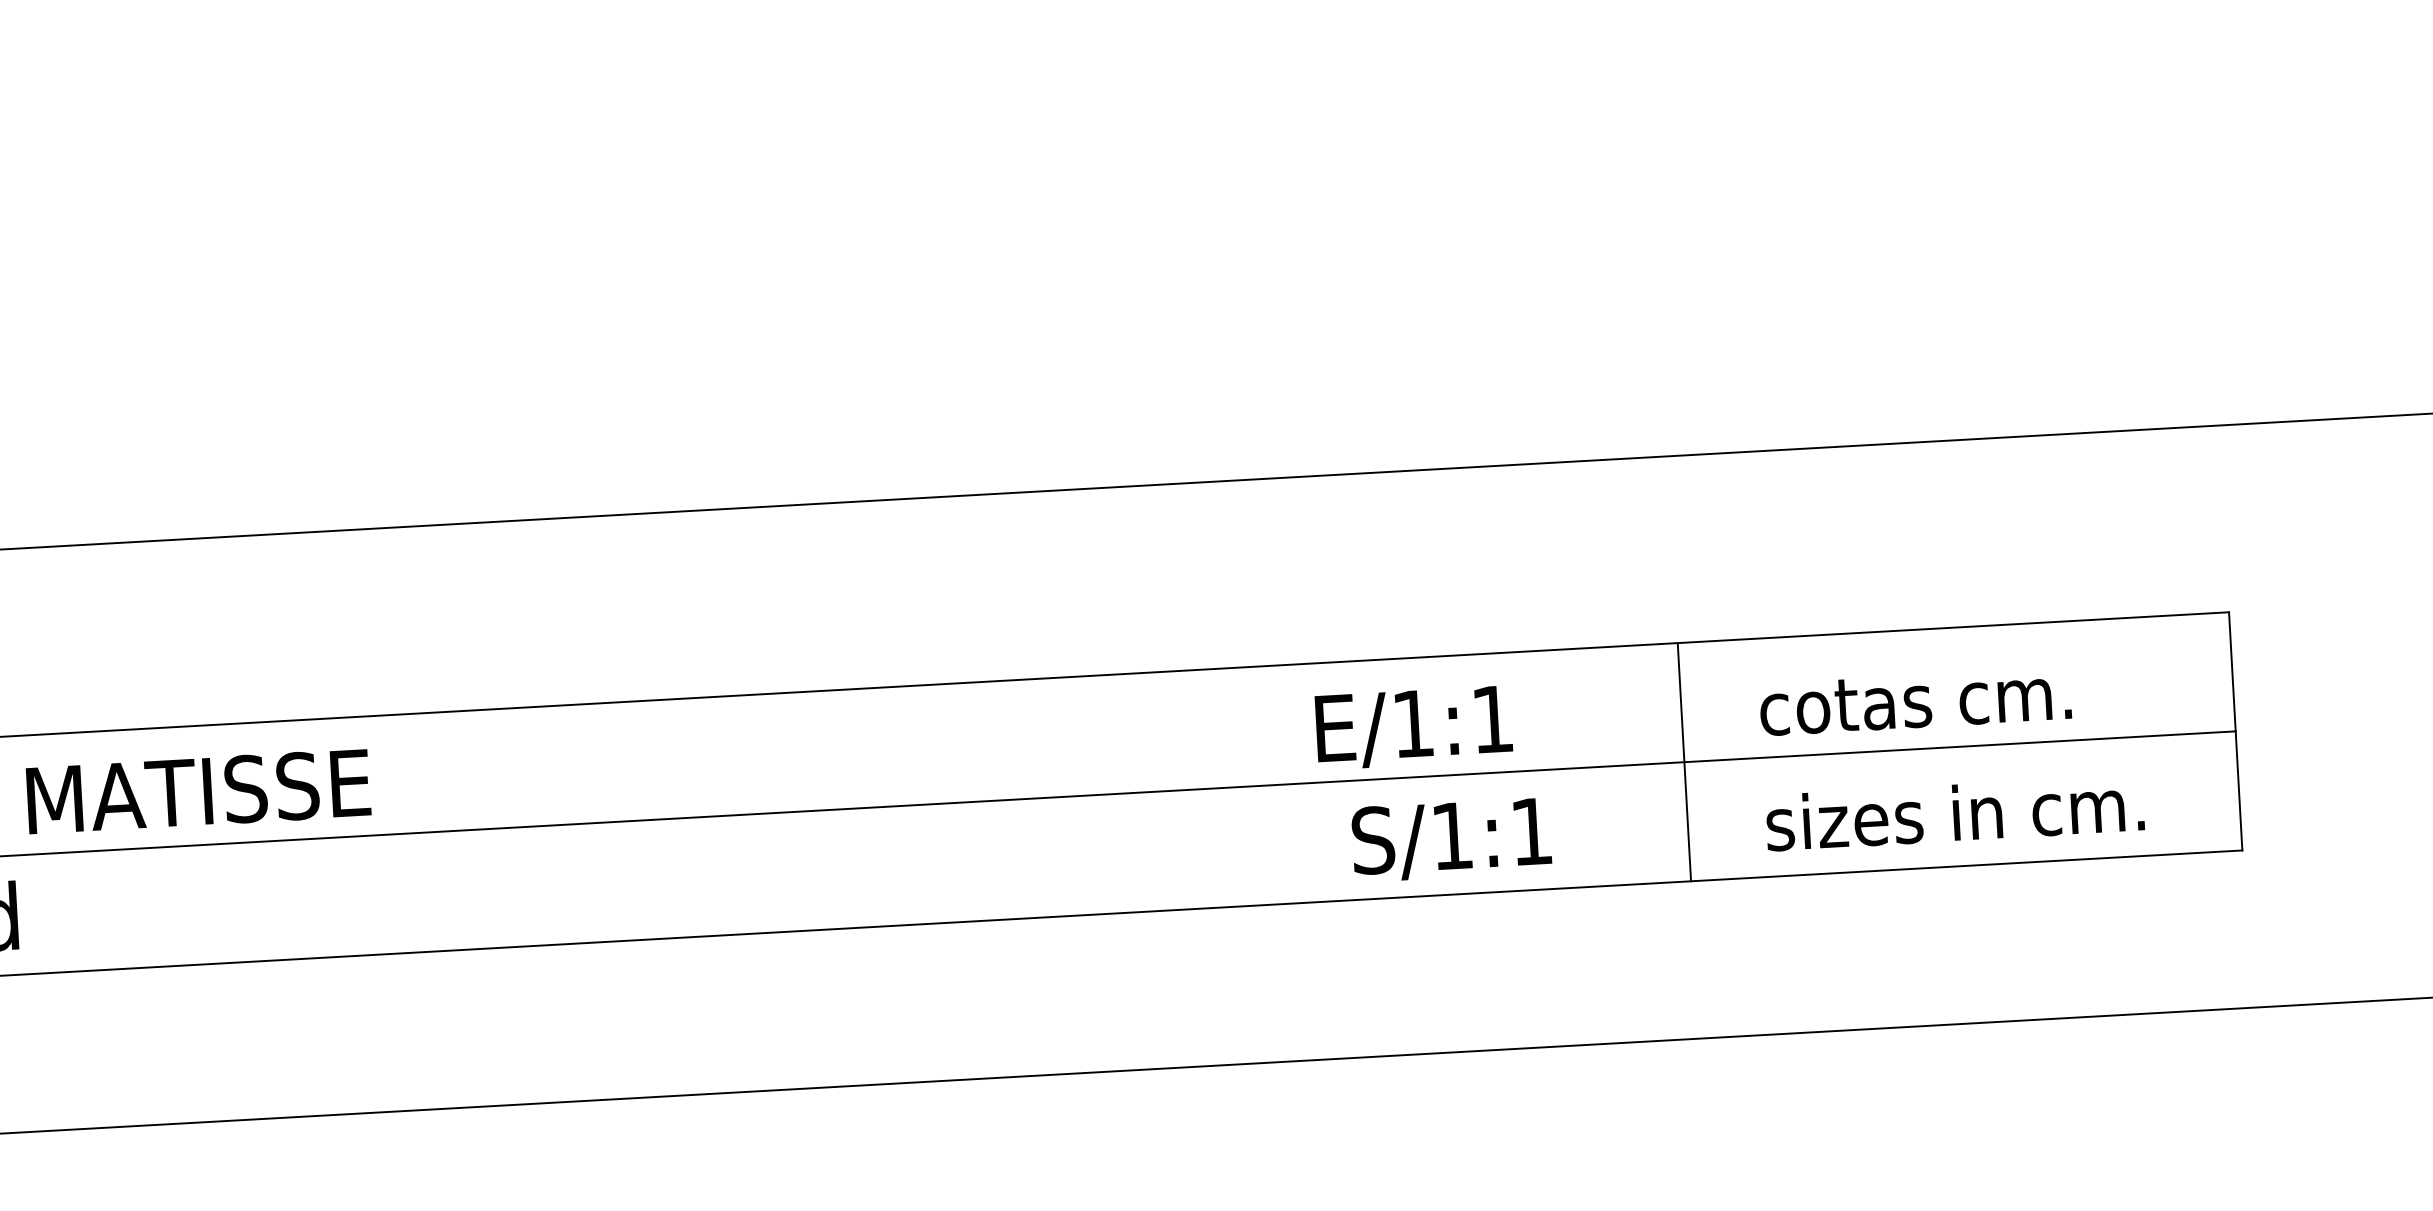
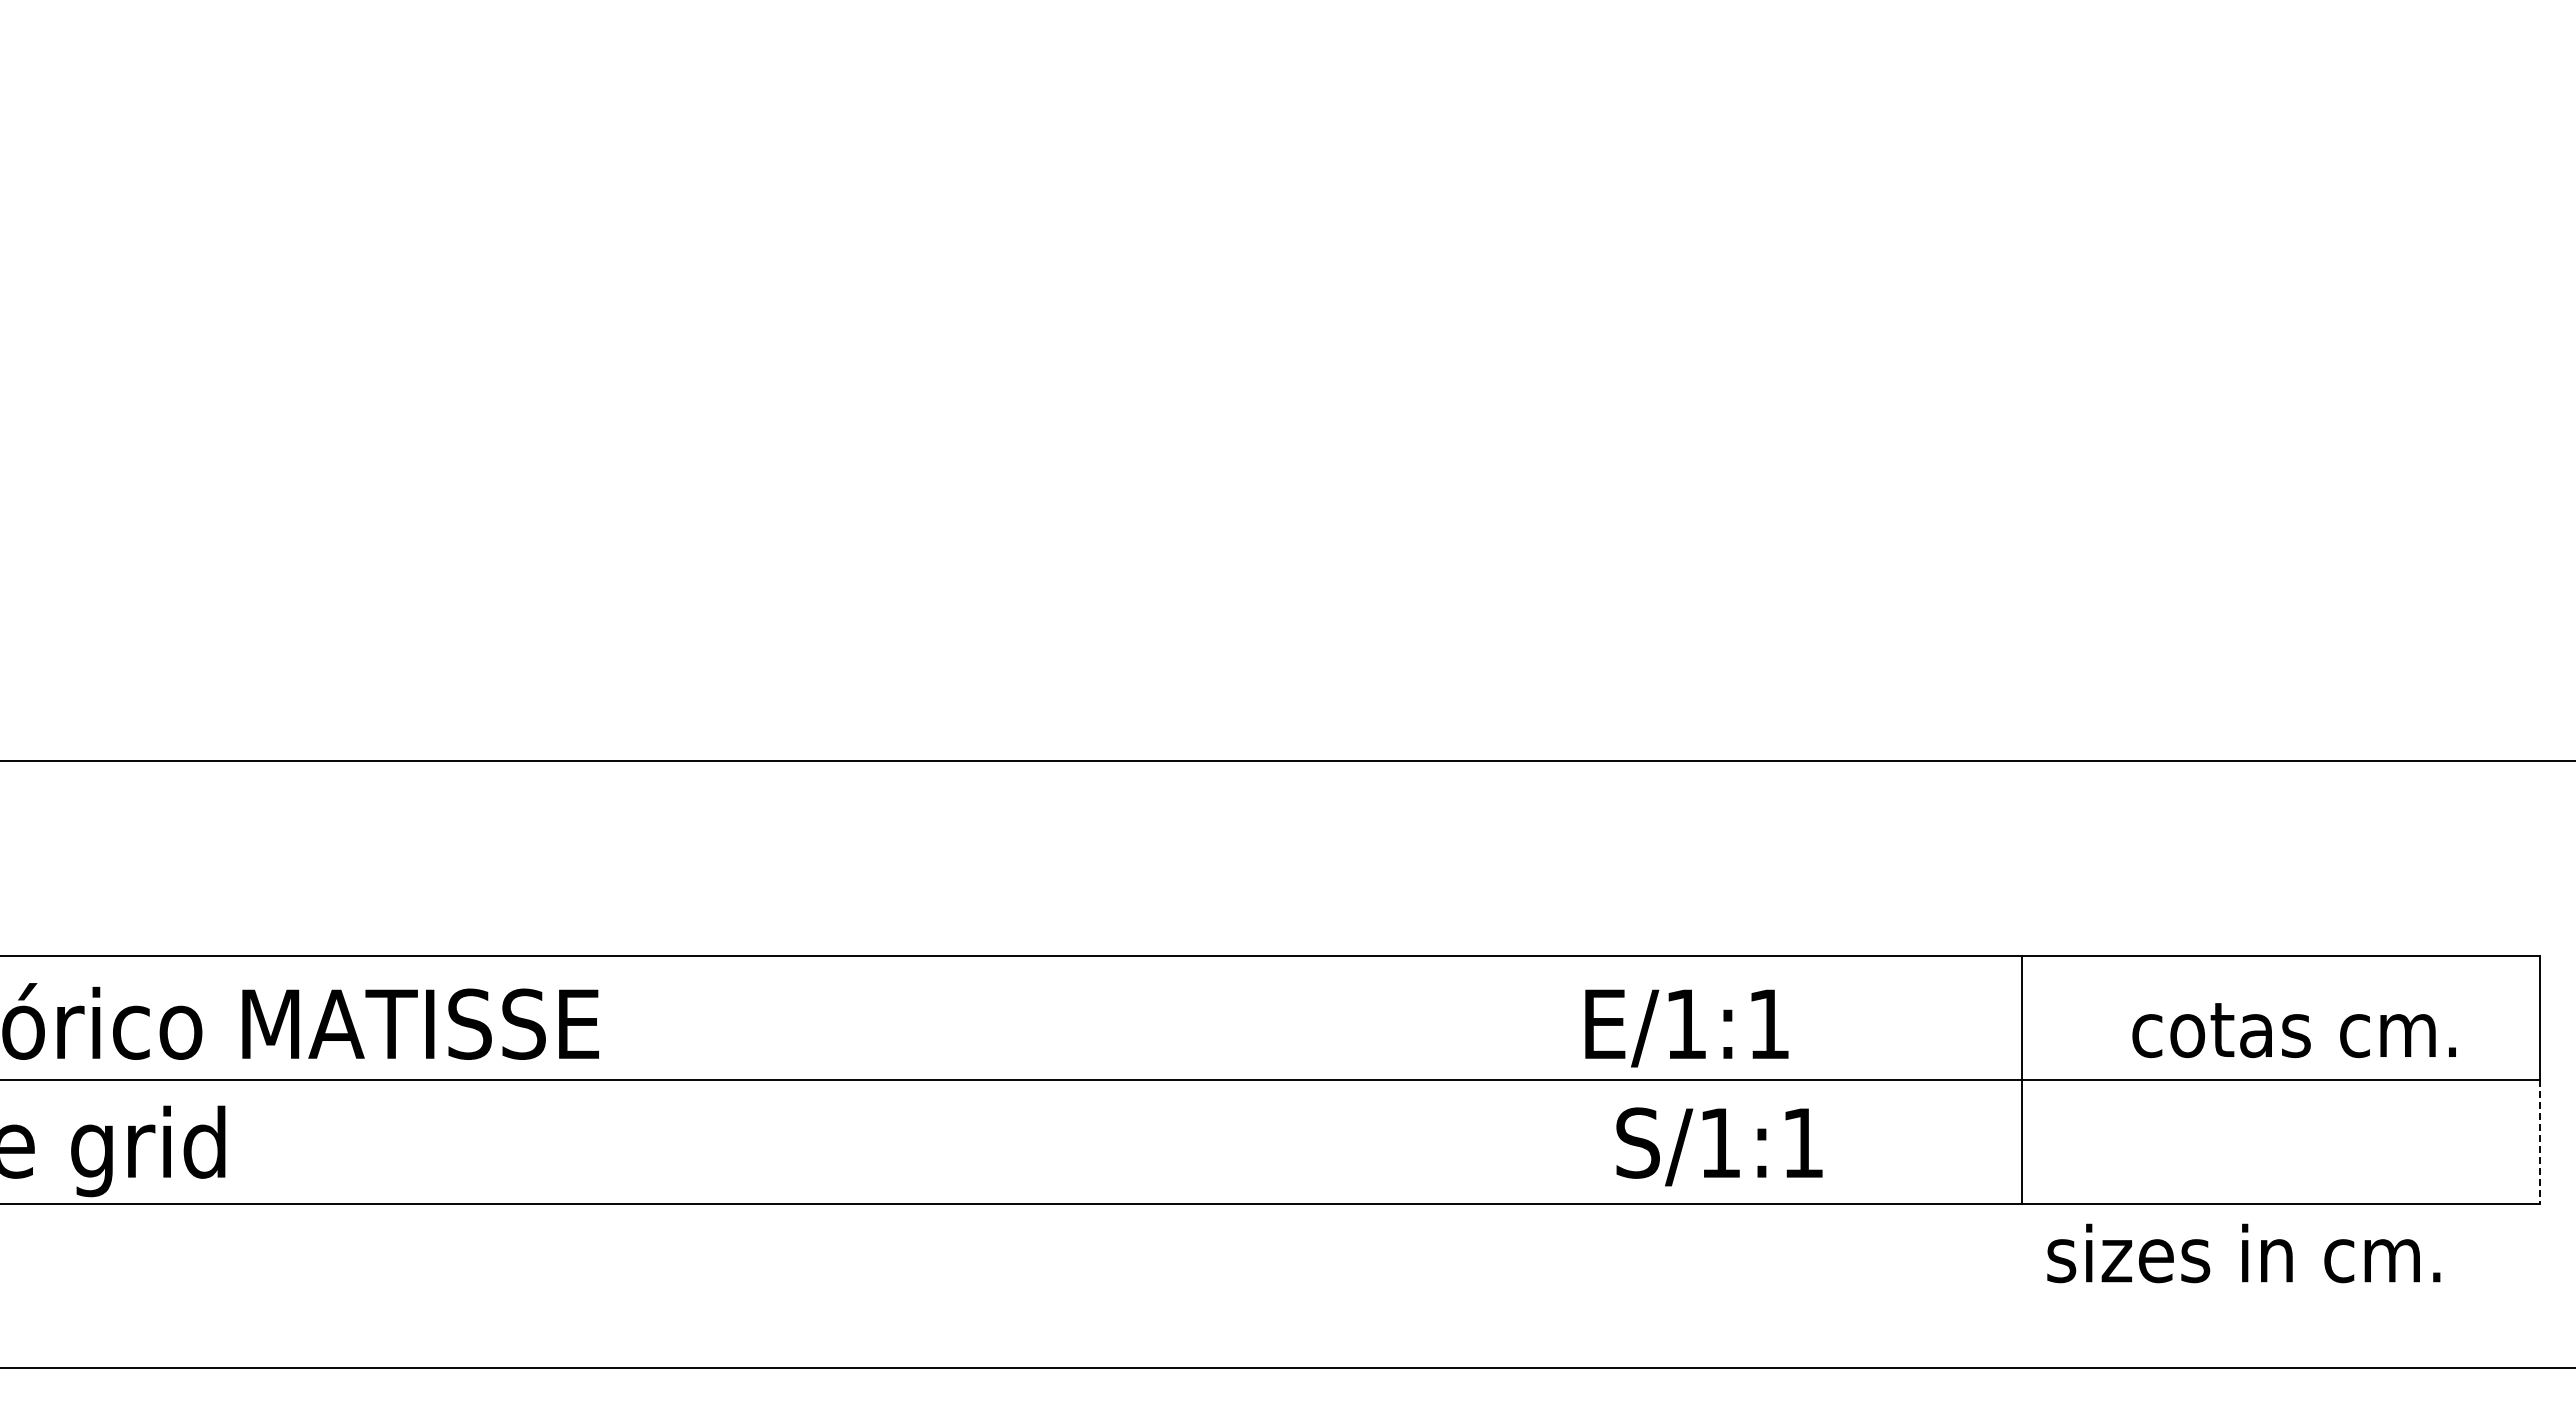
text: (1914, 701) -> (2293, 1030), moved
line: (1684, 761) -> (2021, 1079), moved
line: (2239, 791) -> (2540, 1142), solid -> dashed
text: (1954, 813) -> (2243, 1253), moved

